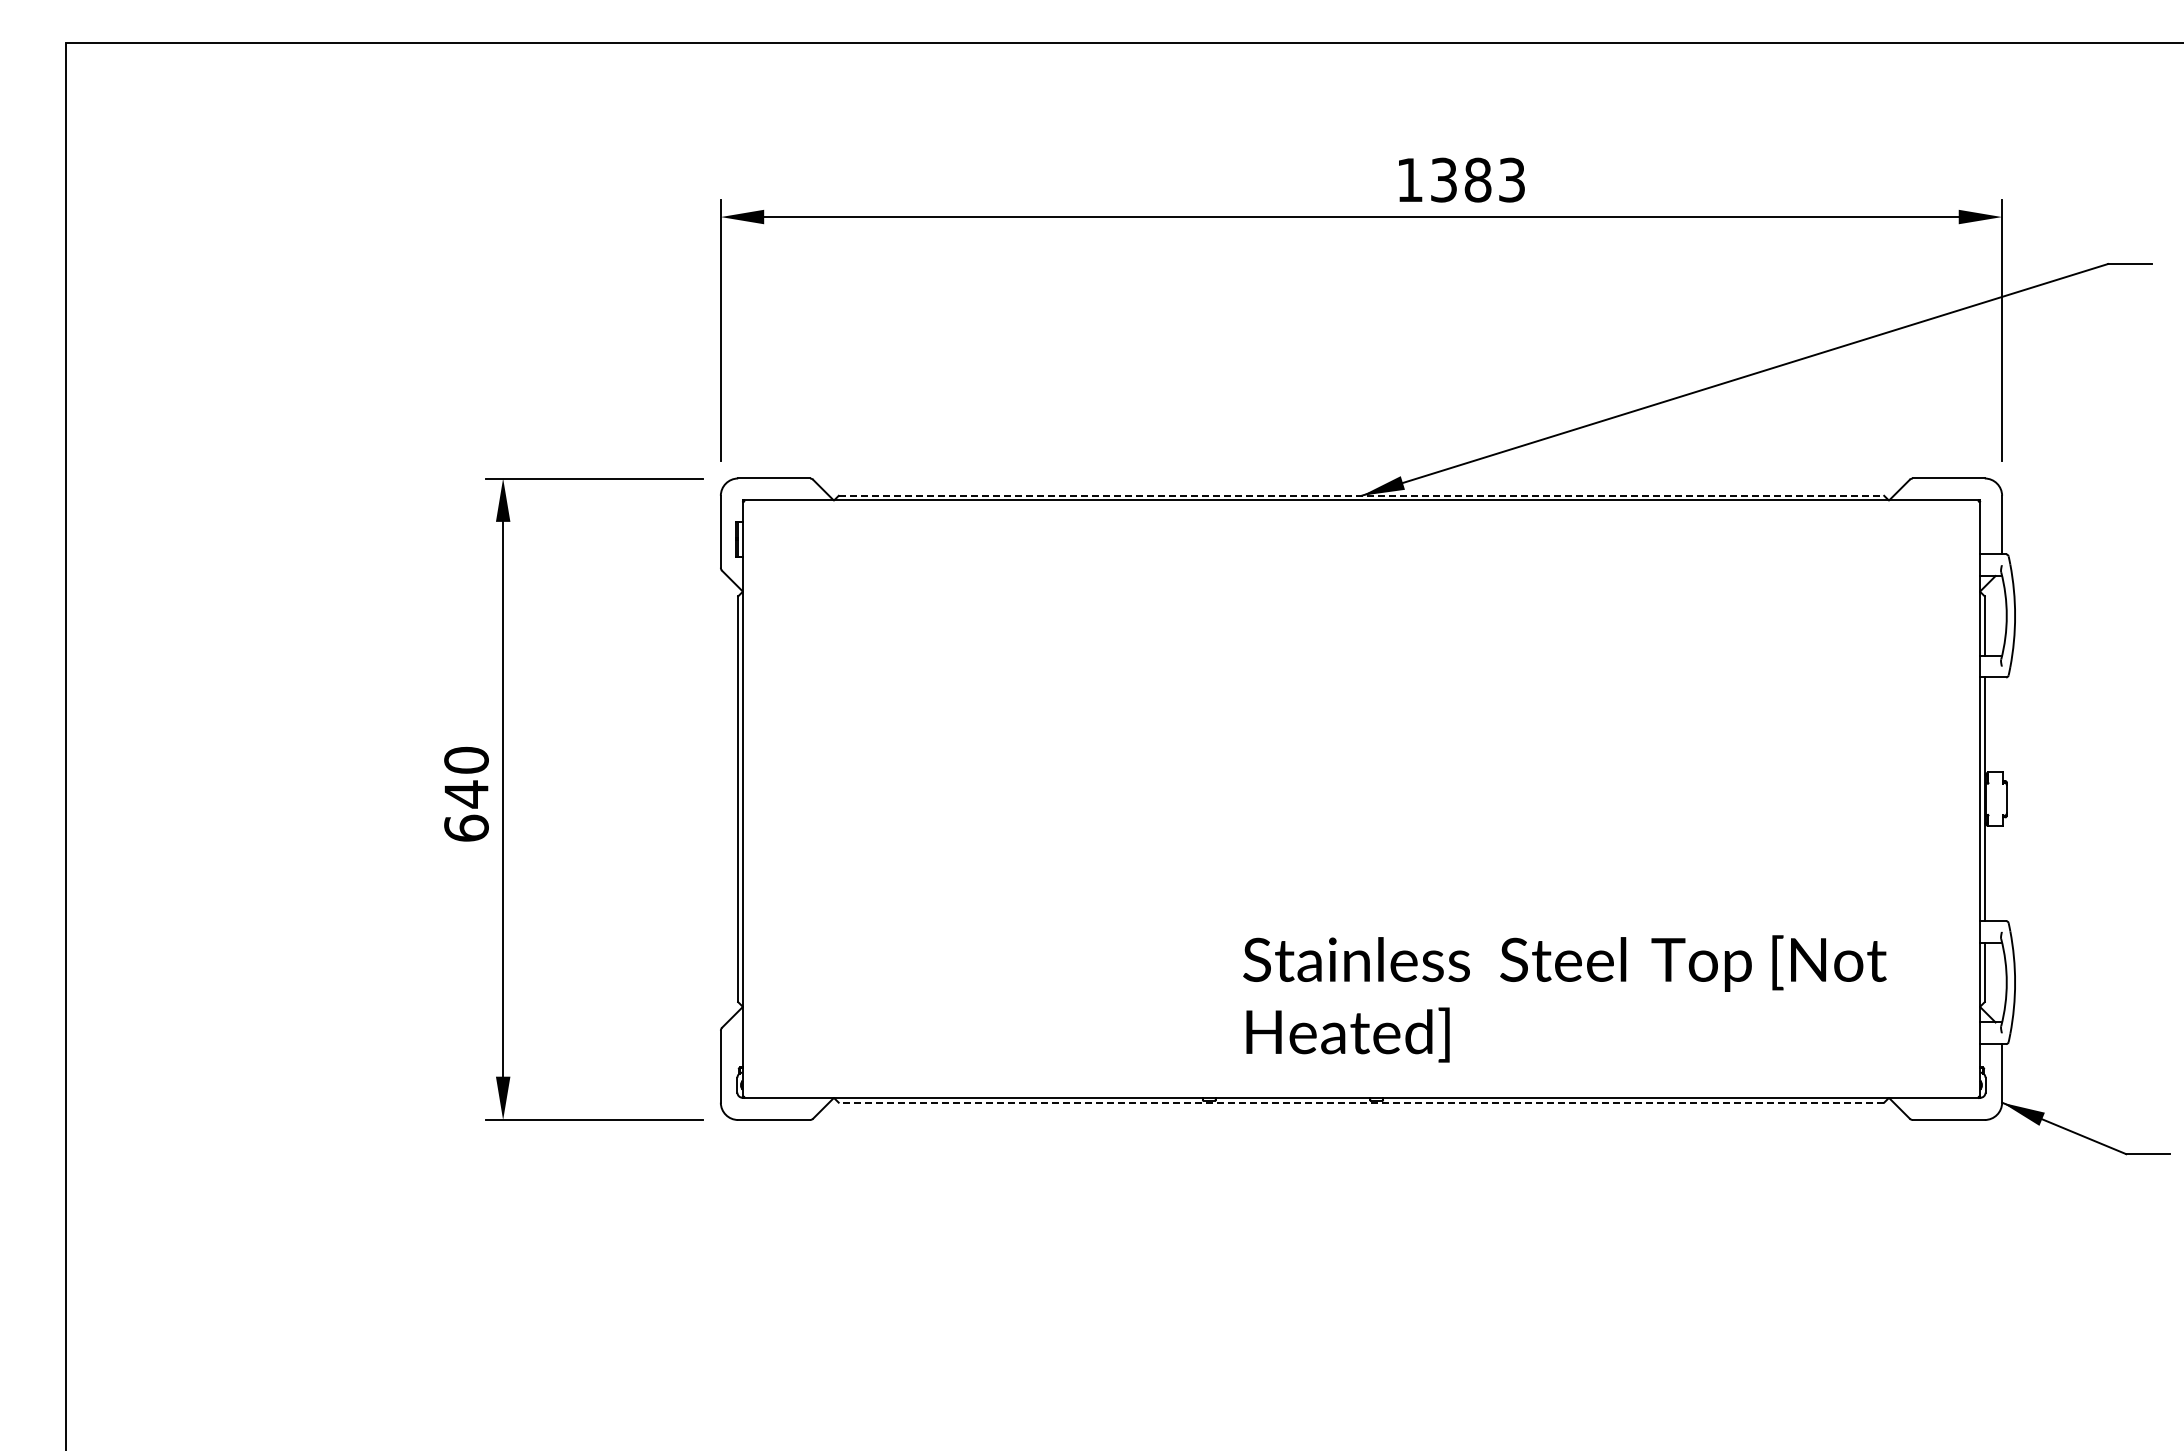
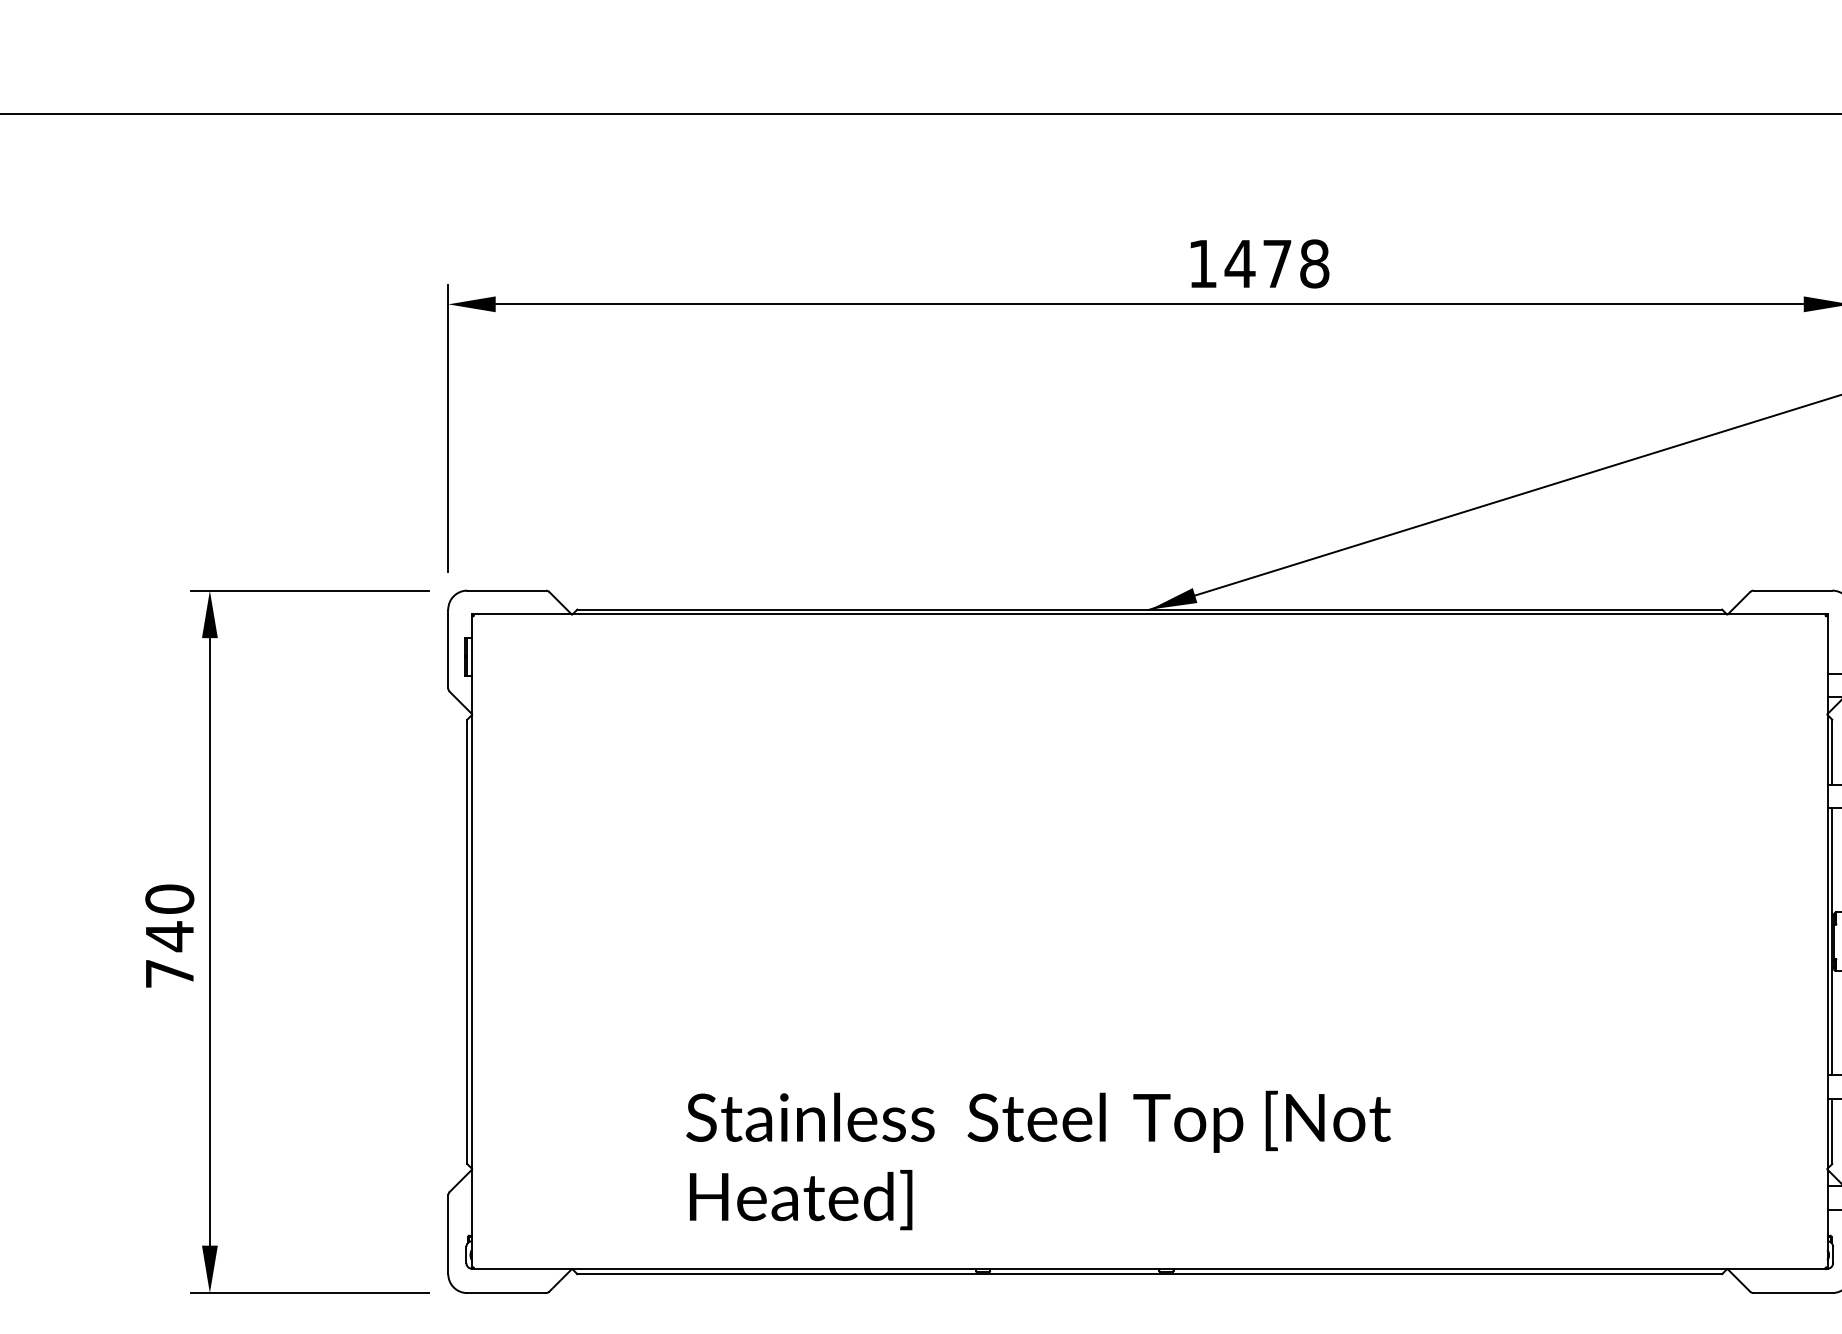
text: (1477, 179) -> (1276, 263), 1383 -> 1478
line: (1361, 495) -> (1149, 609), dashed -> solid
text: (466, 827) -> (169, 972), 640 -> 740
text: (1564, 998) -> (1038, 1160), moved
line: (1361, 1102) -> (1149, 1273), dashed -> solid

